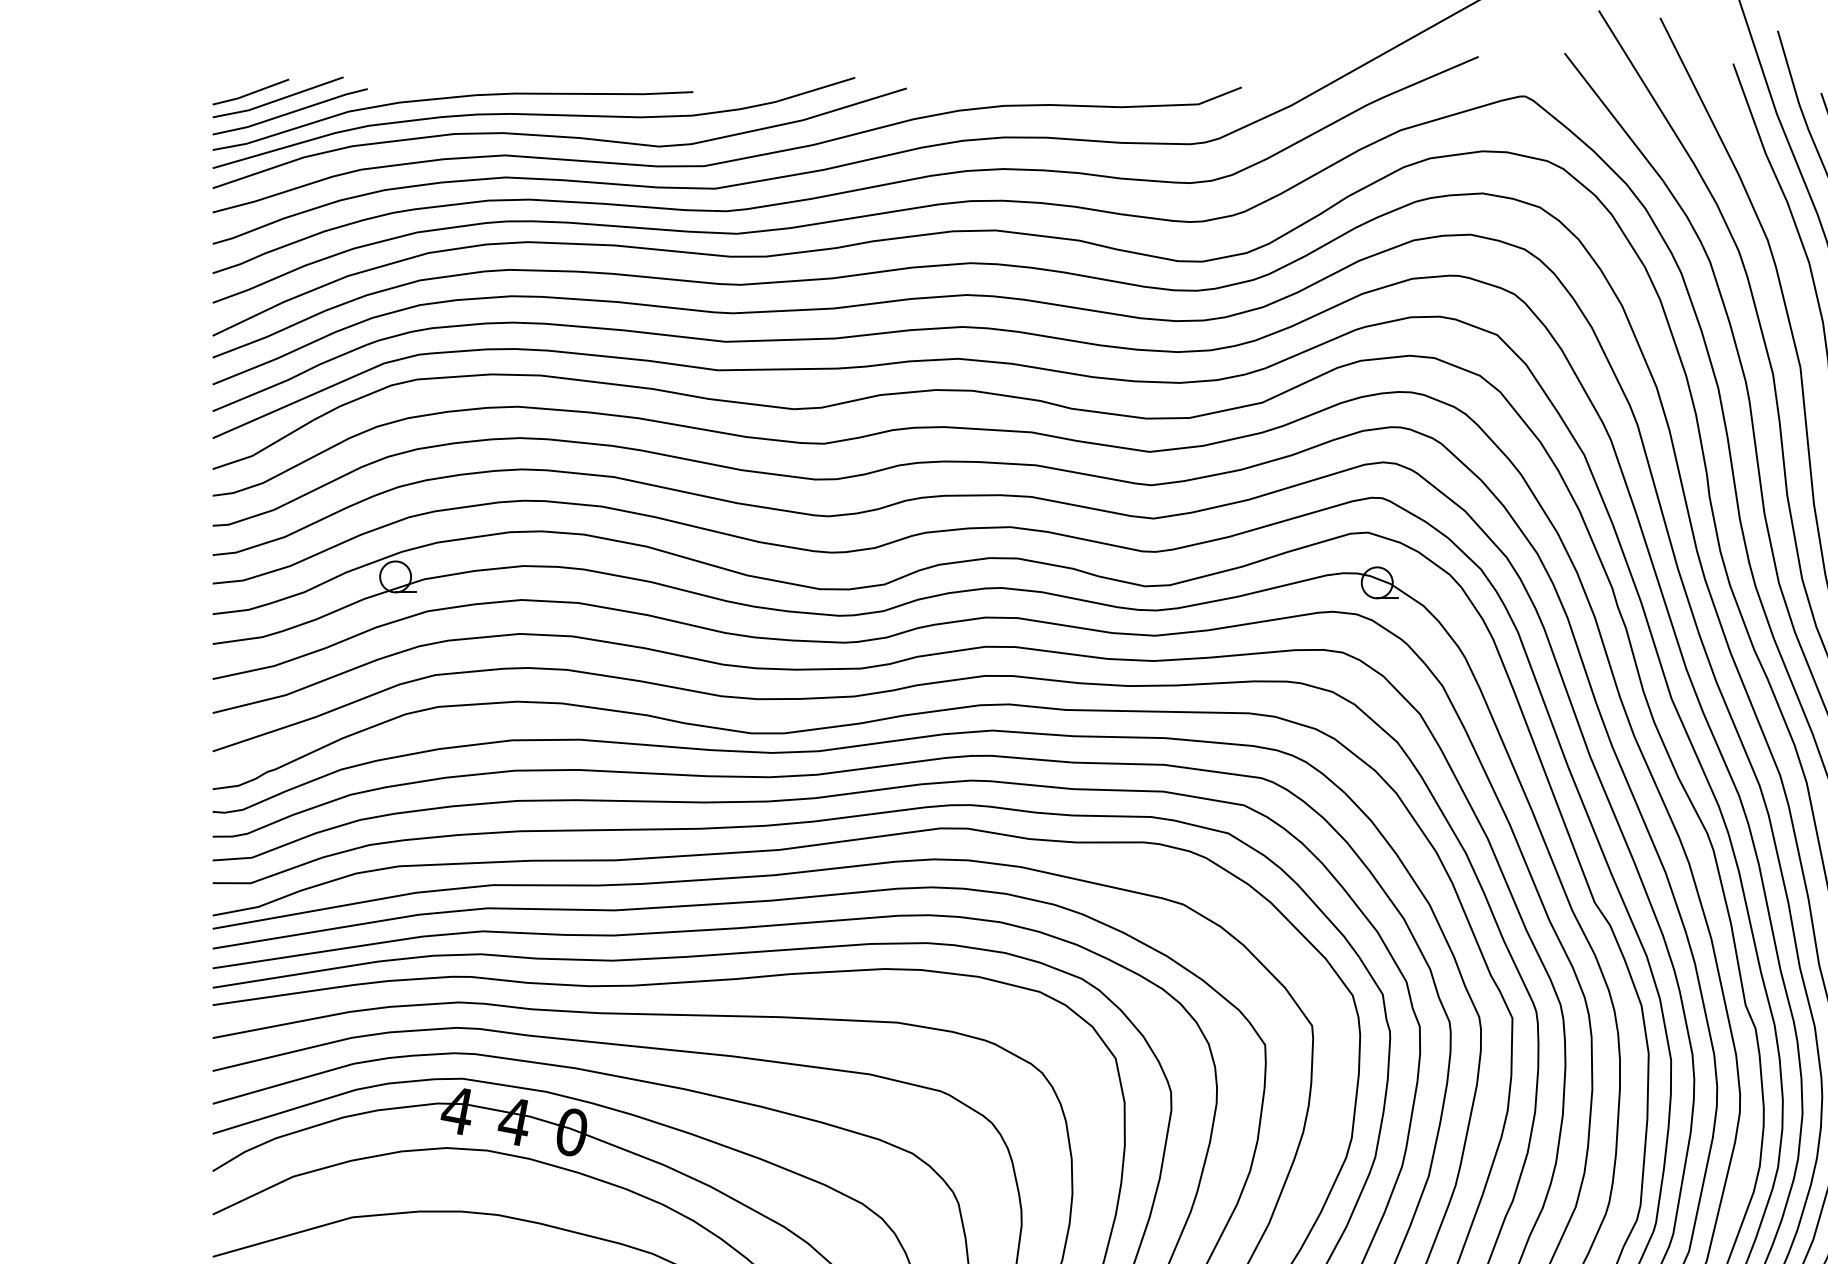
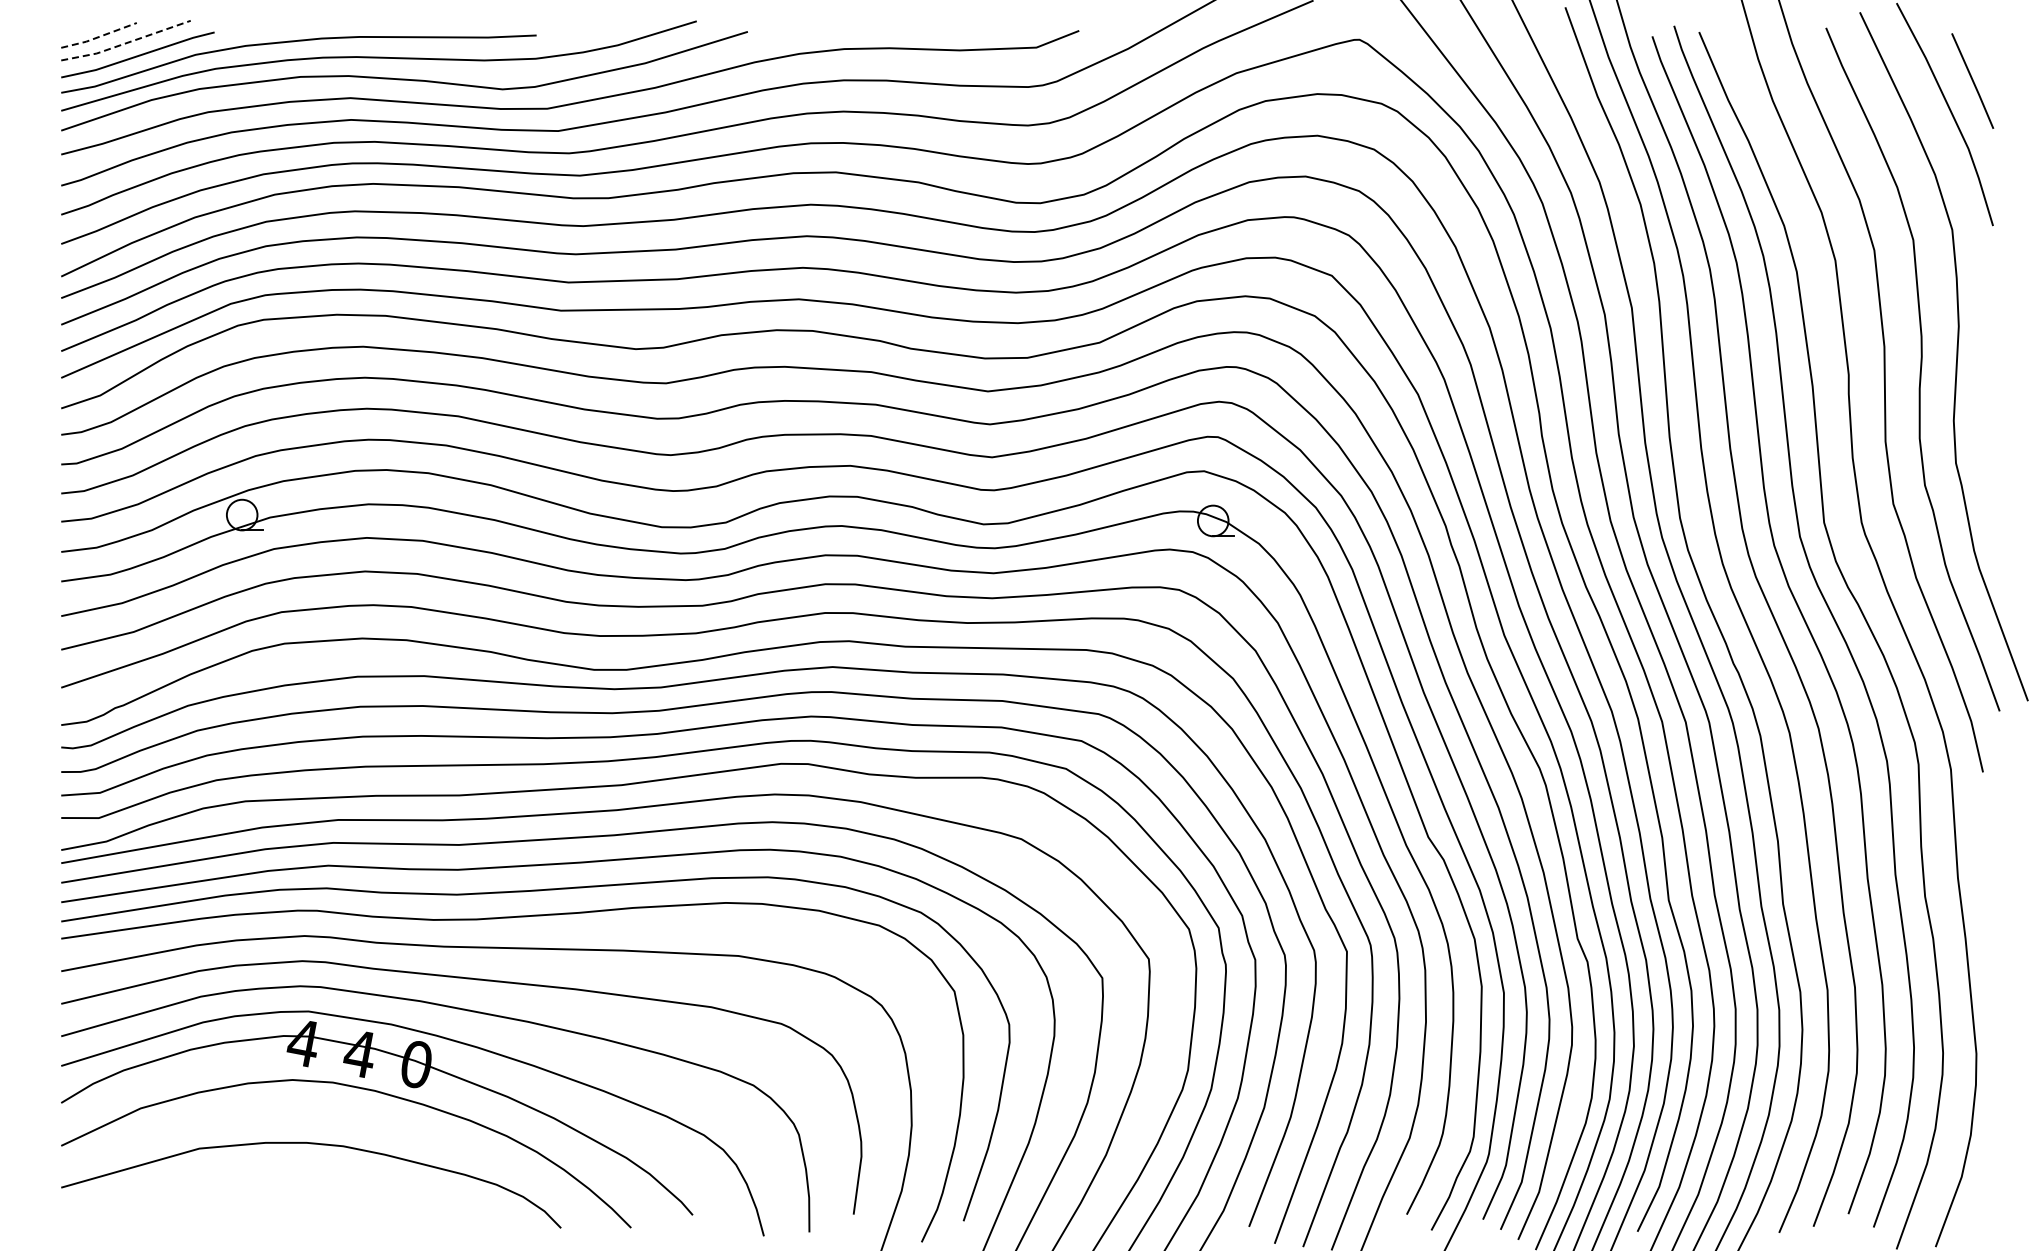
line: (251, 93) -> (99, 36), solid -> dashed
line: (277, 100) -> (125, 43), solid -> dashed

